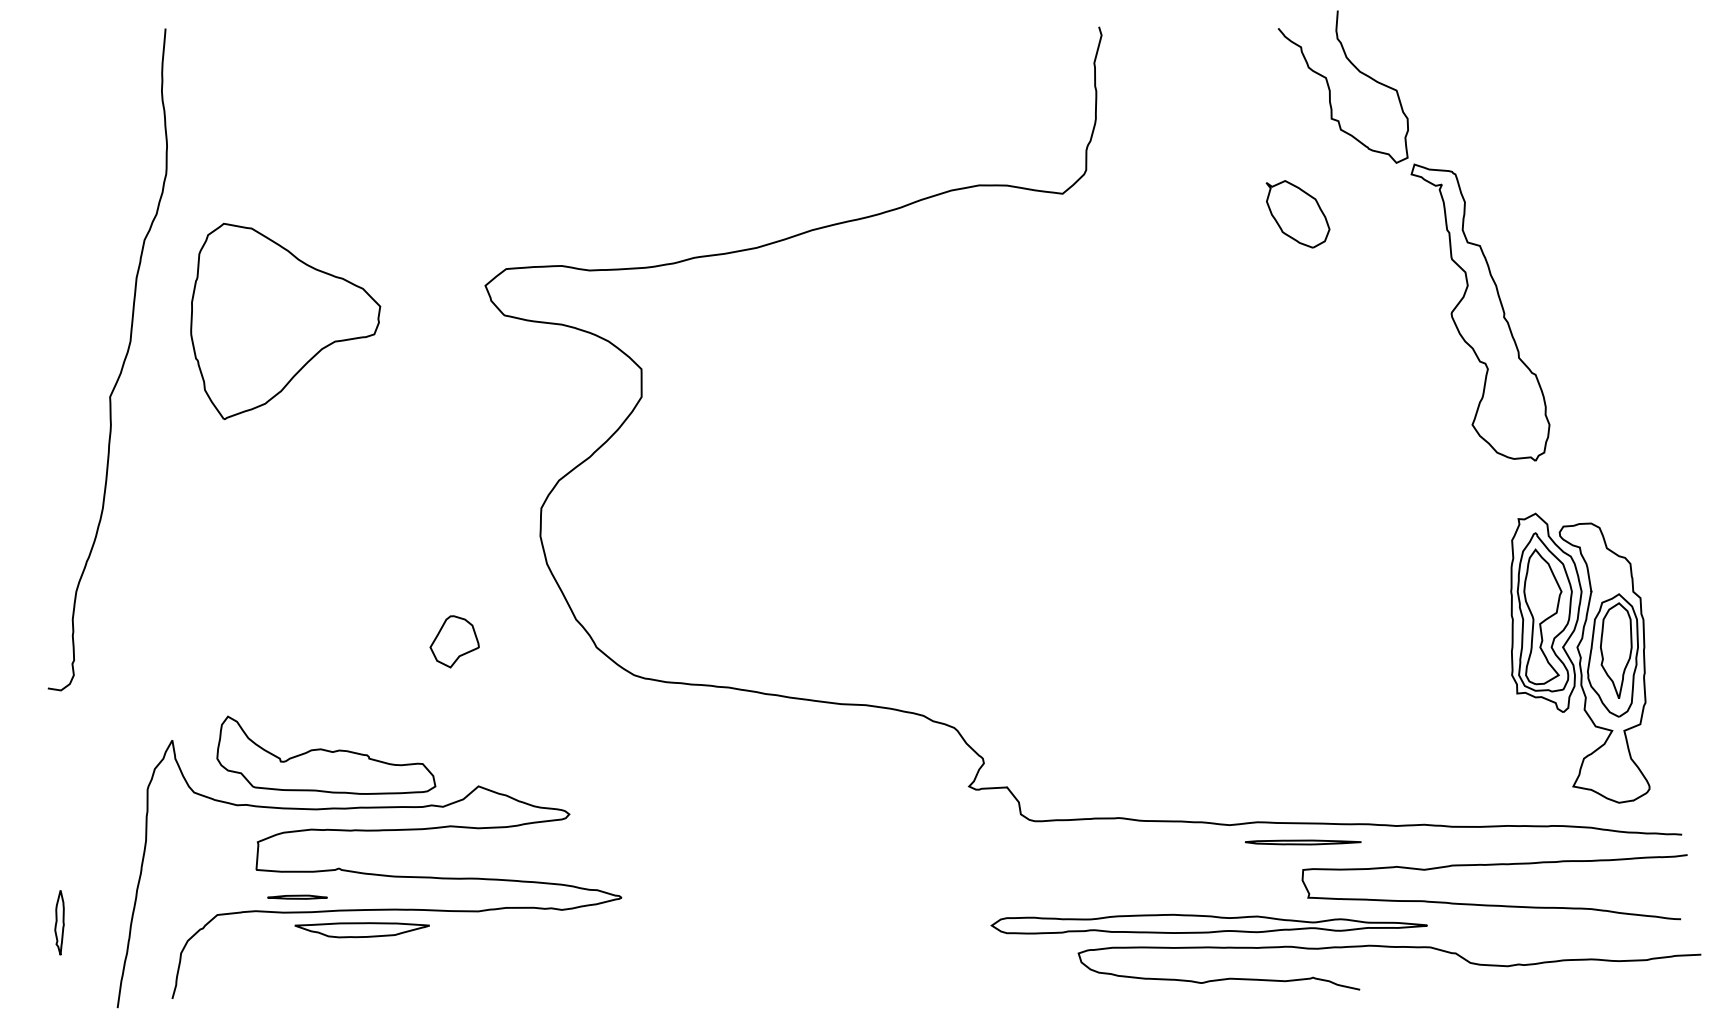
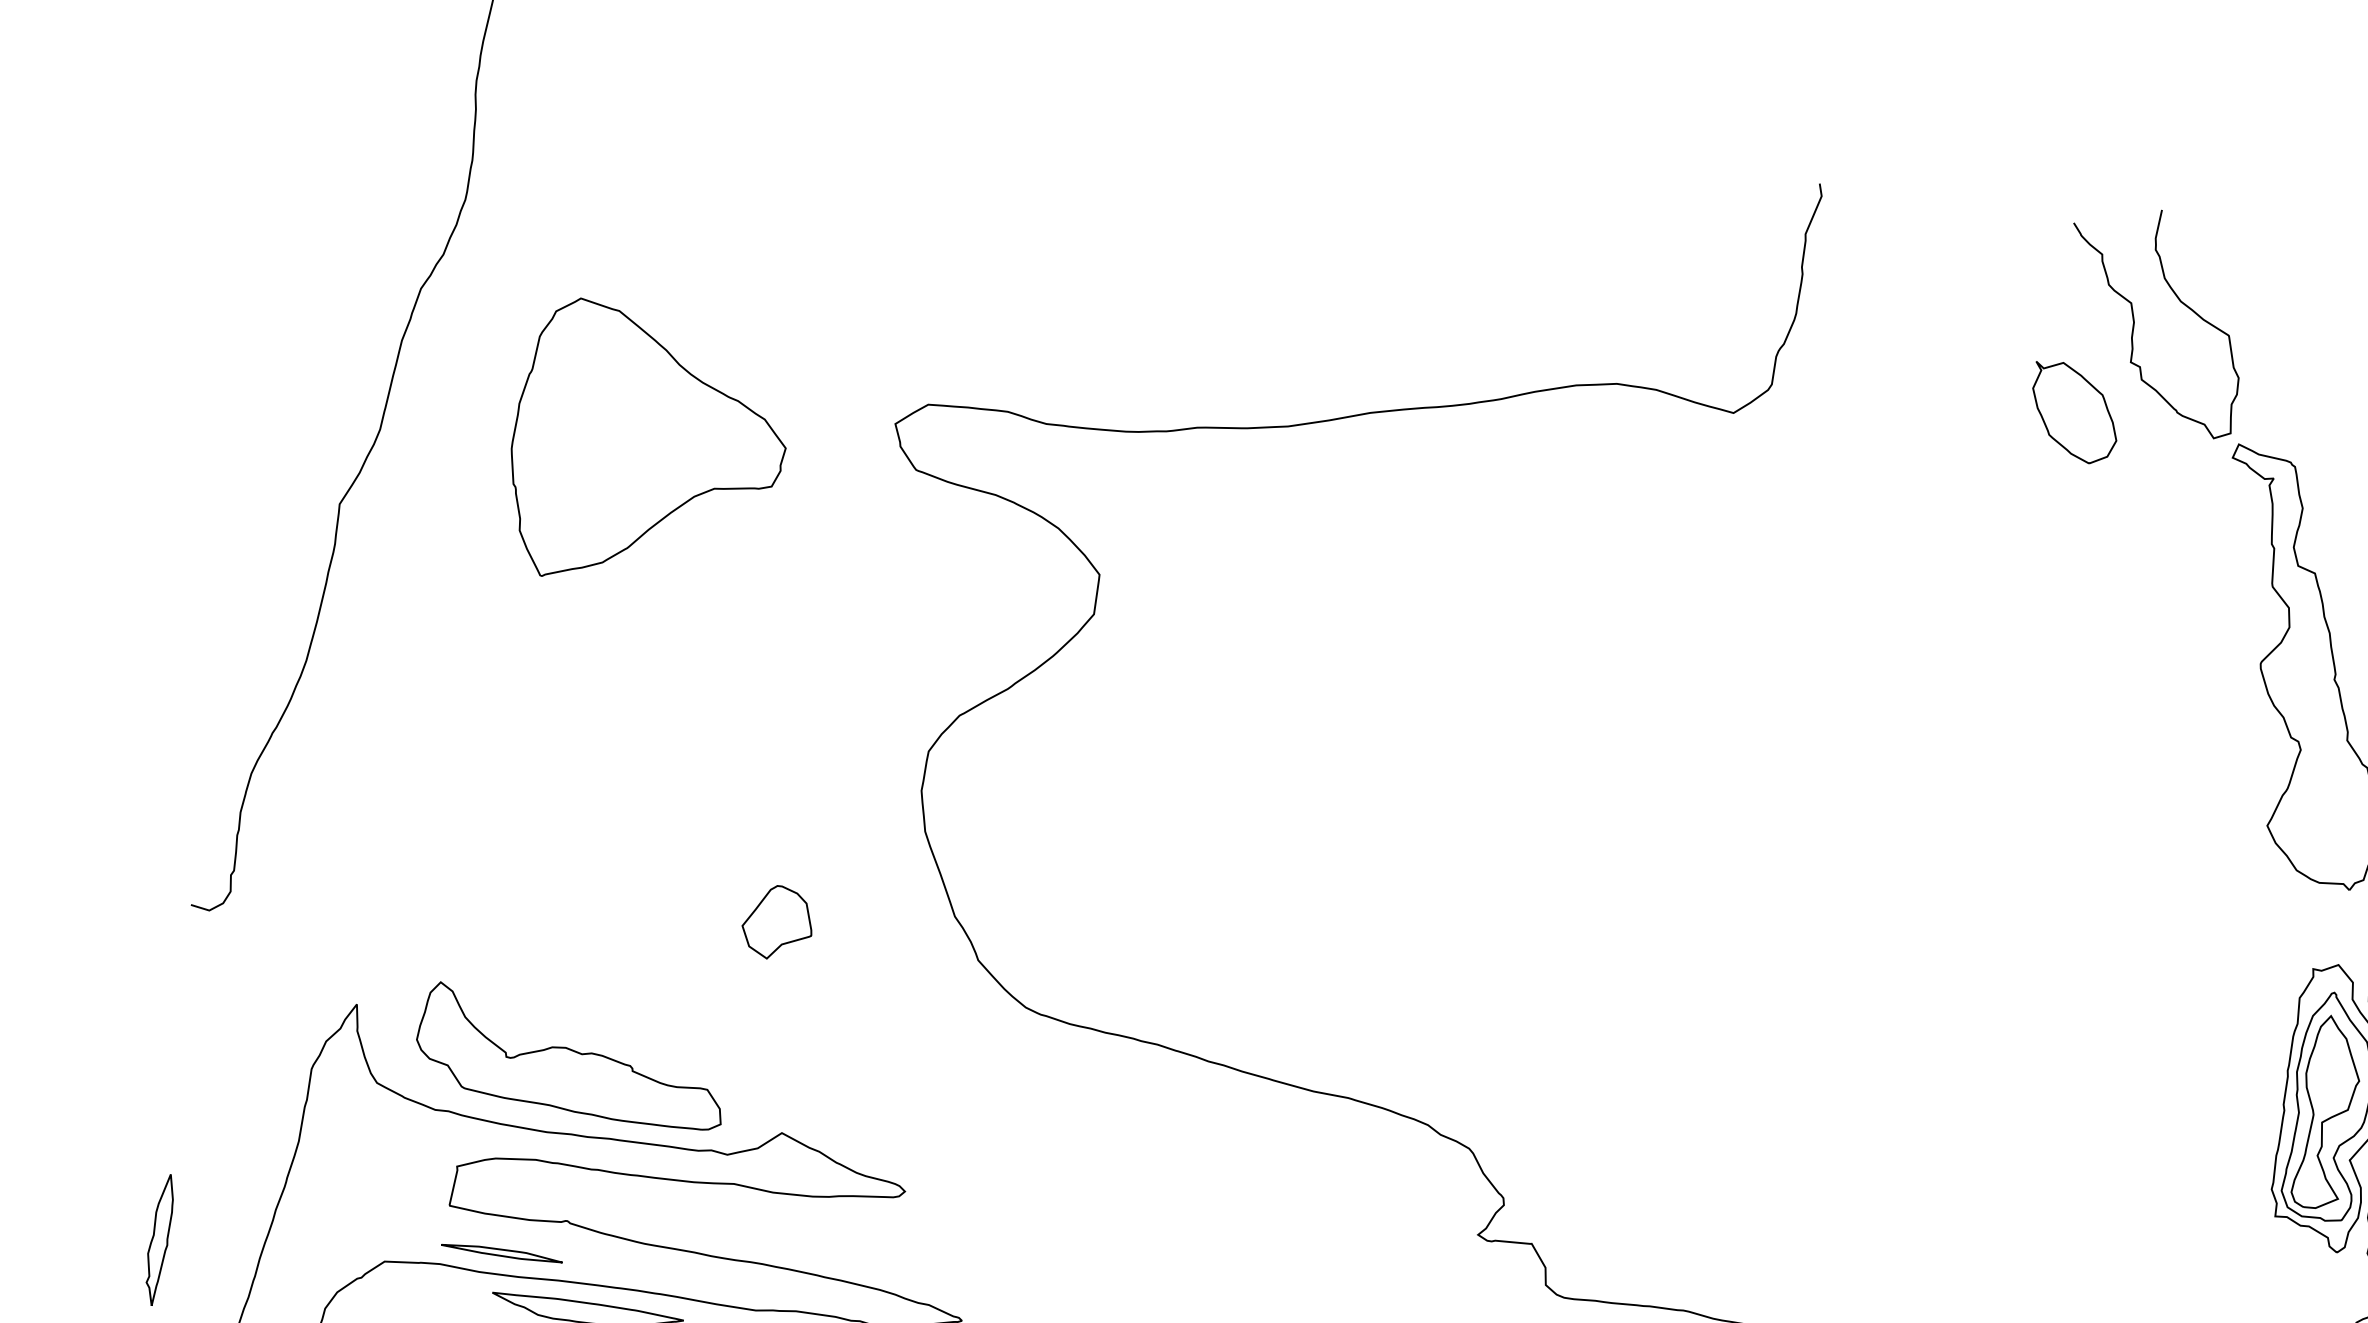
part: (1297, 214) -> (2073, 412), moved
part: (285, 321) -> (648, 449), moved
part: (297, 897) -> (501, 1253), size x1.43
part: (59, 922) -> (159, 1239), size x1.43

